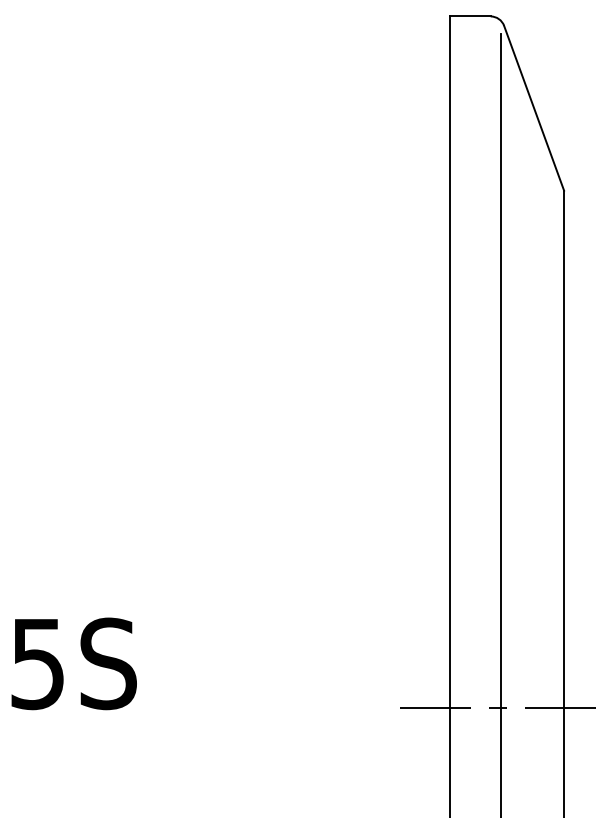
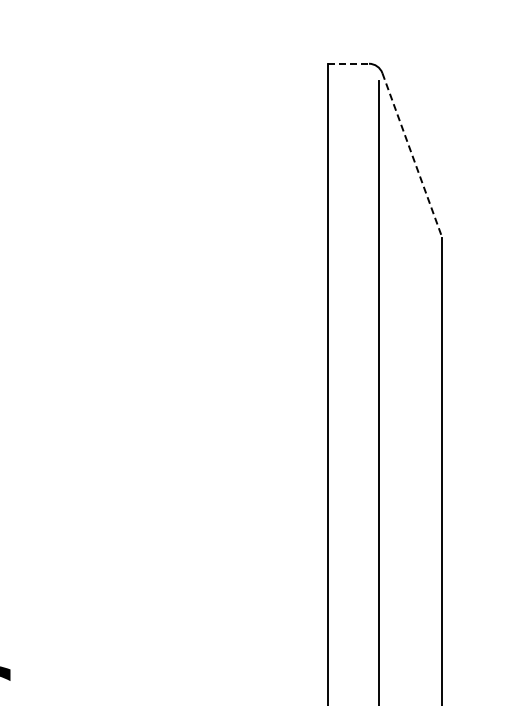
line: (470, 16) -> (348, 63), solid -> dashed
line: (534, 108) -> (412, 155), solid -> dashed

